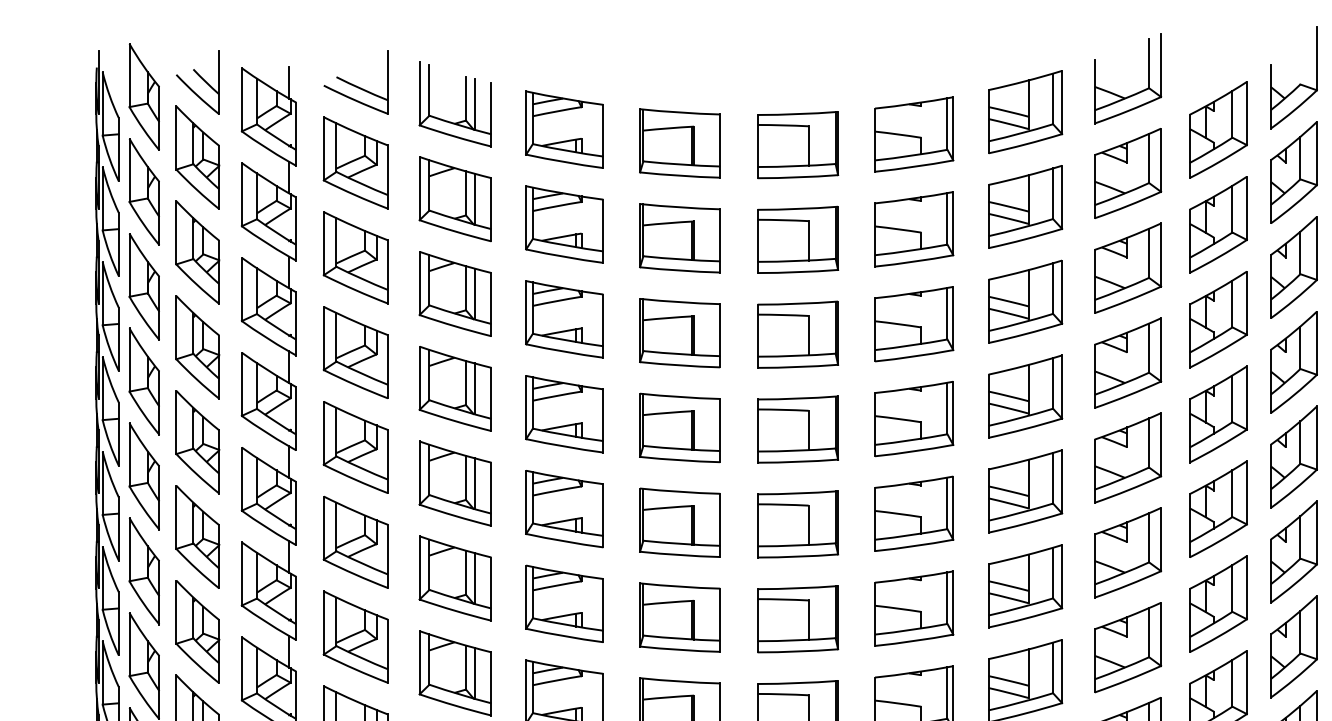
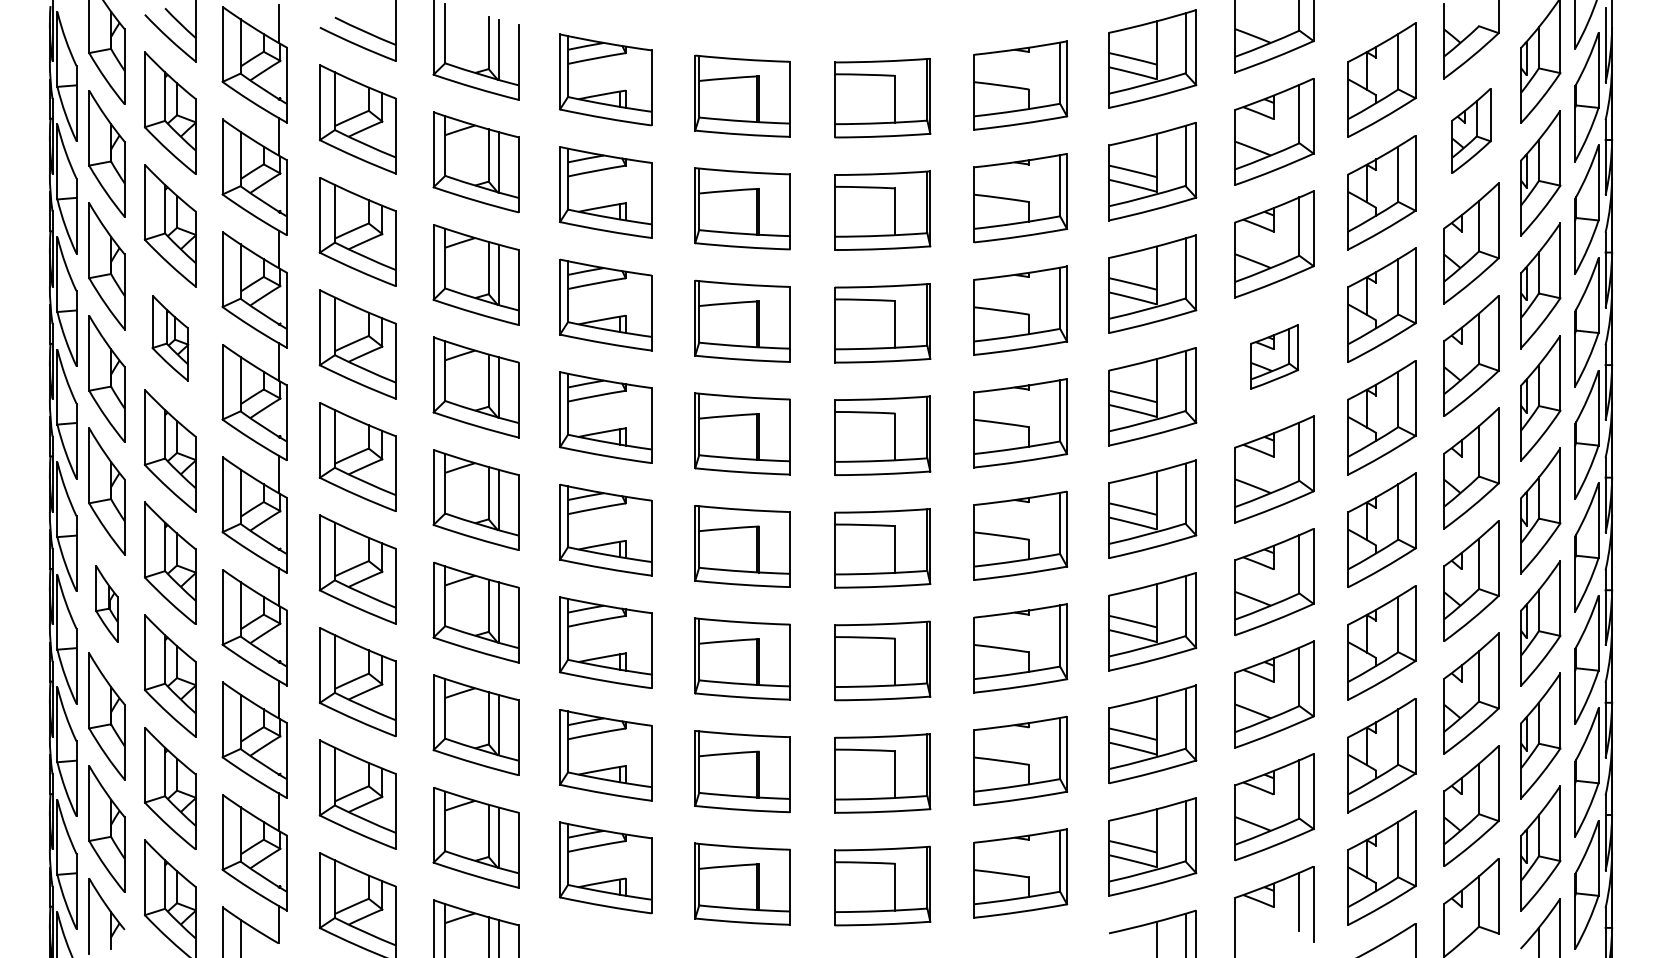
part: (1294, 172) -> (1471, 130), size x0.7
part: (197, 346) -> (170, 337), size x0.7
part: (1128, 362) -> (1274, 356), size x0.6
part: (144, 570) -> (106, 603), size x0.6

